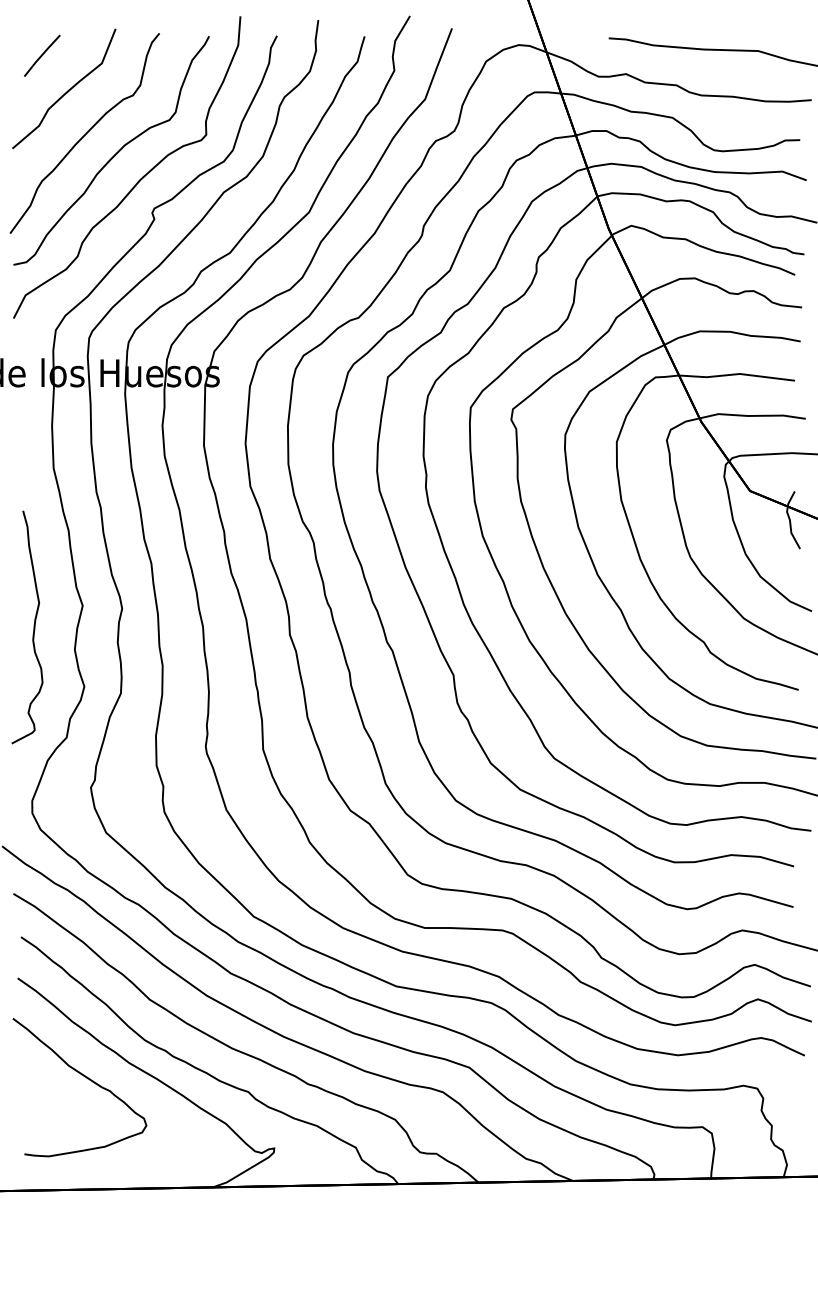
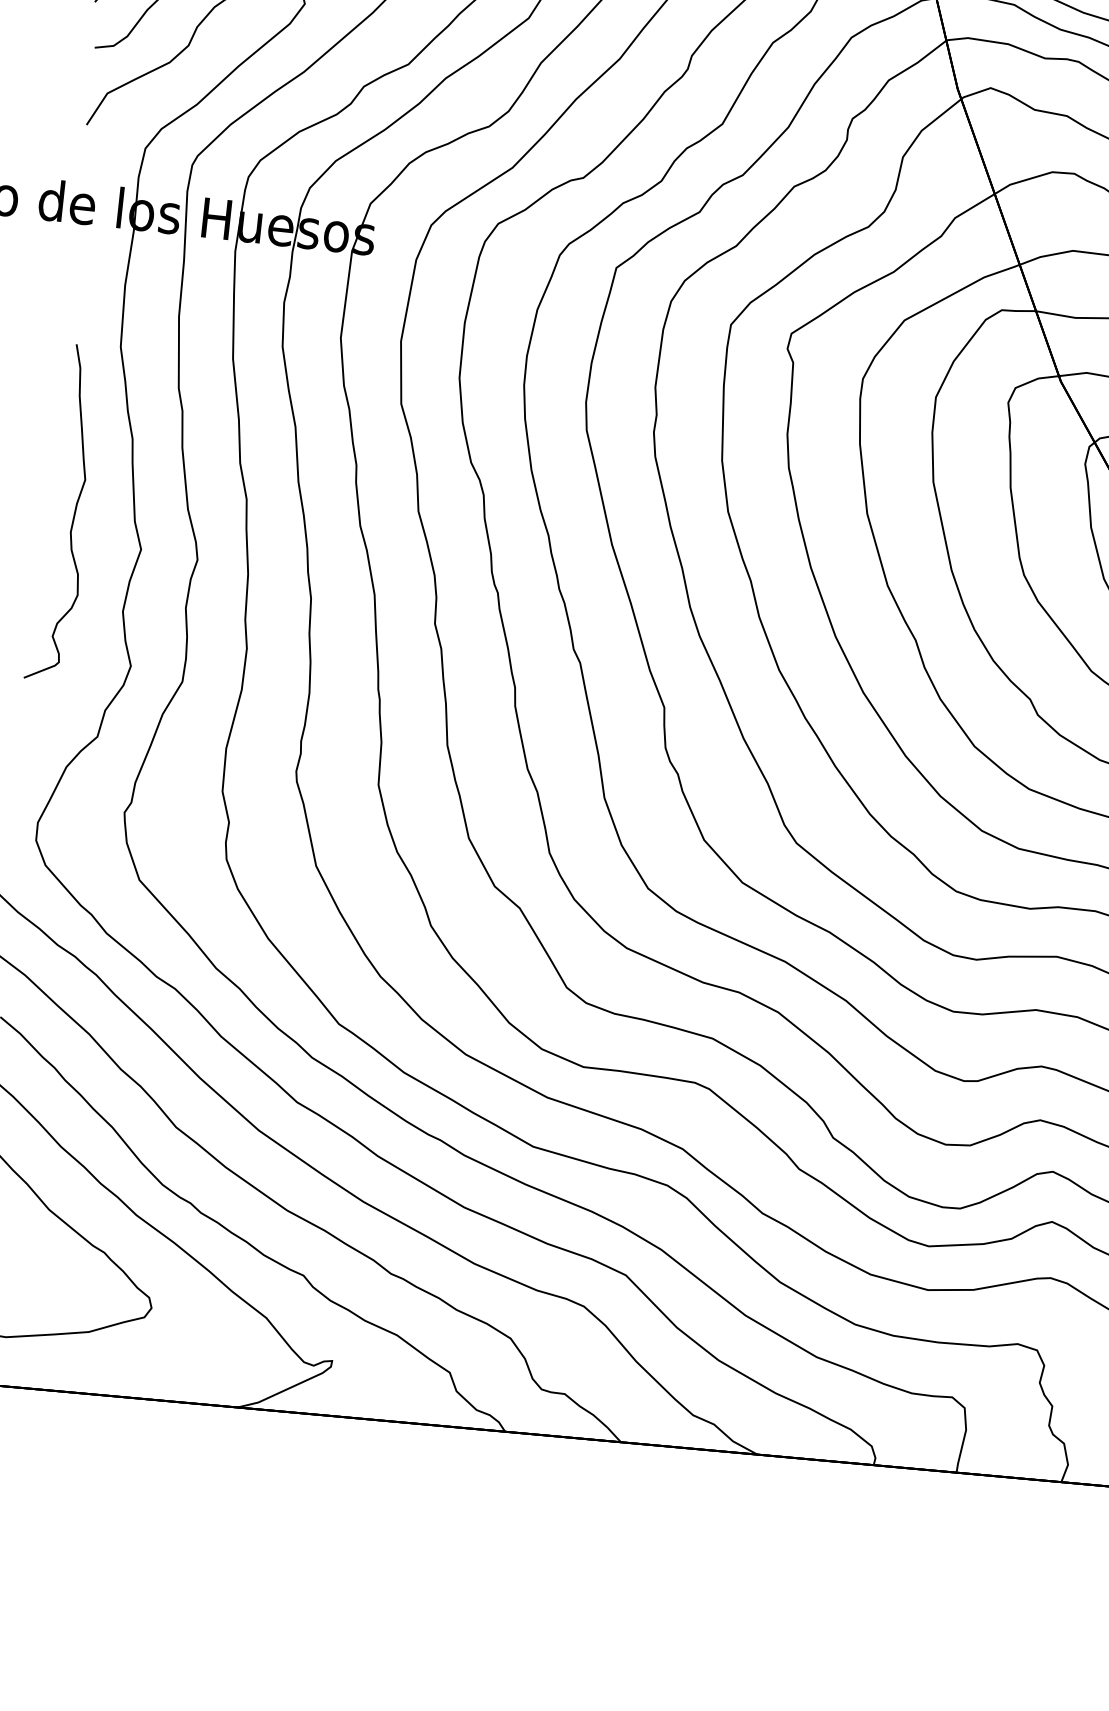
curve: (33, 627) -> (73, 514), moved

